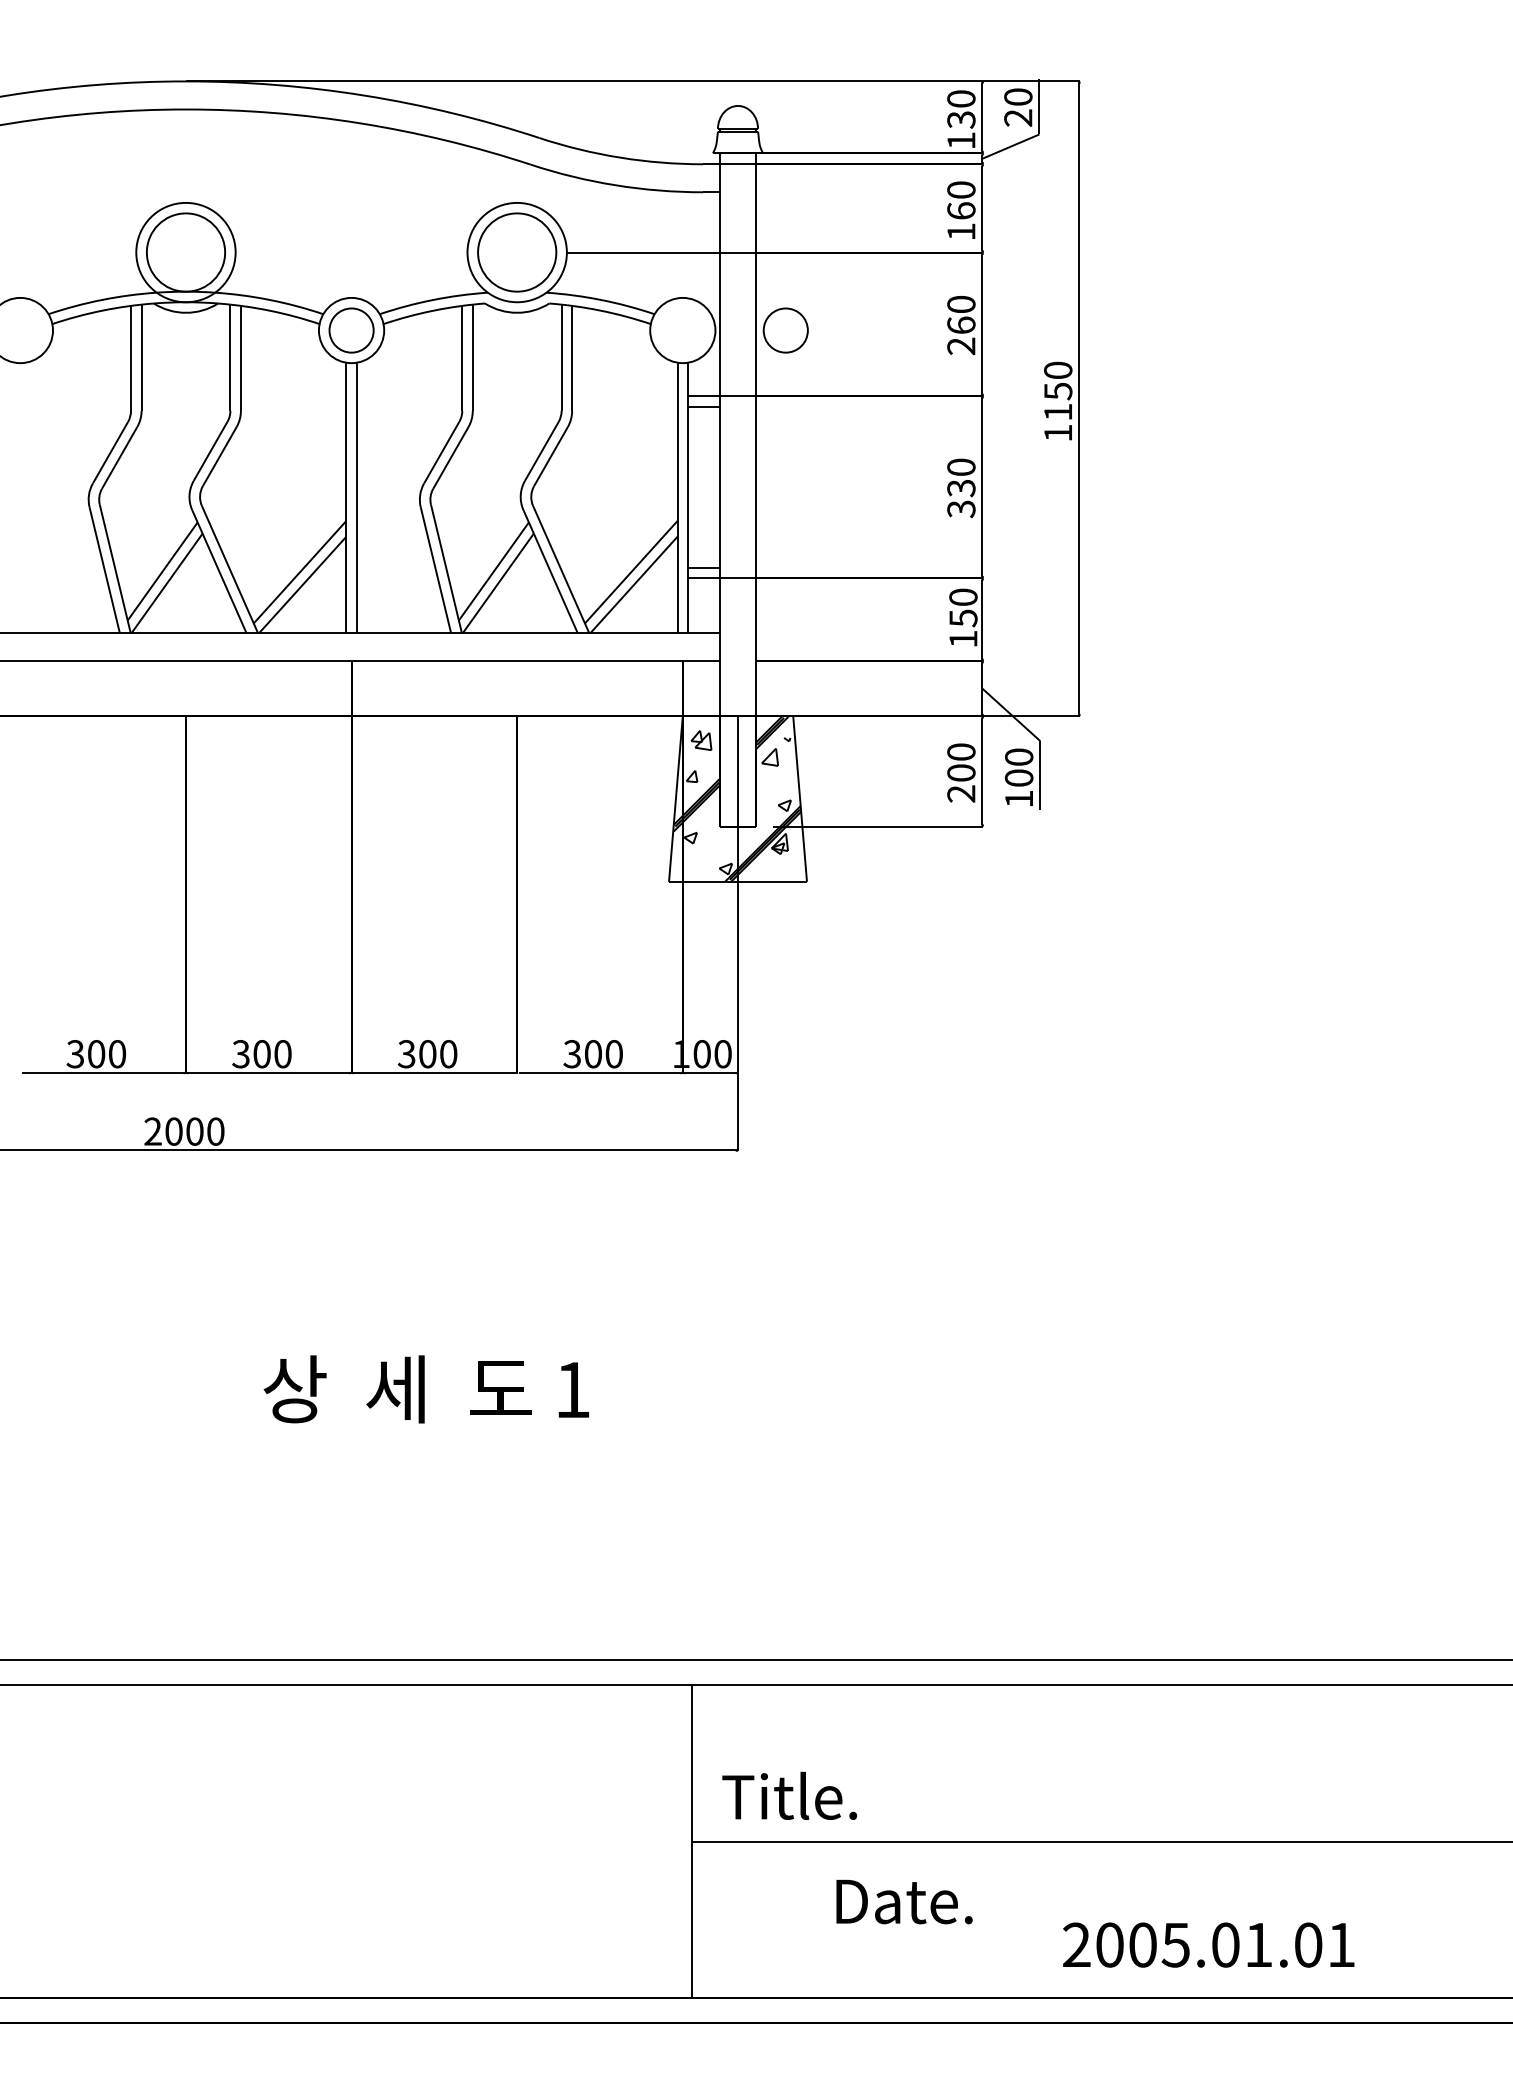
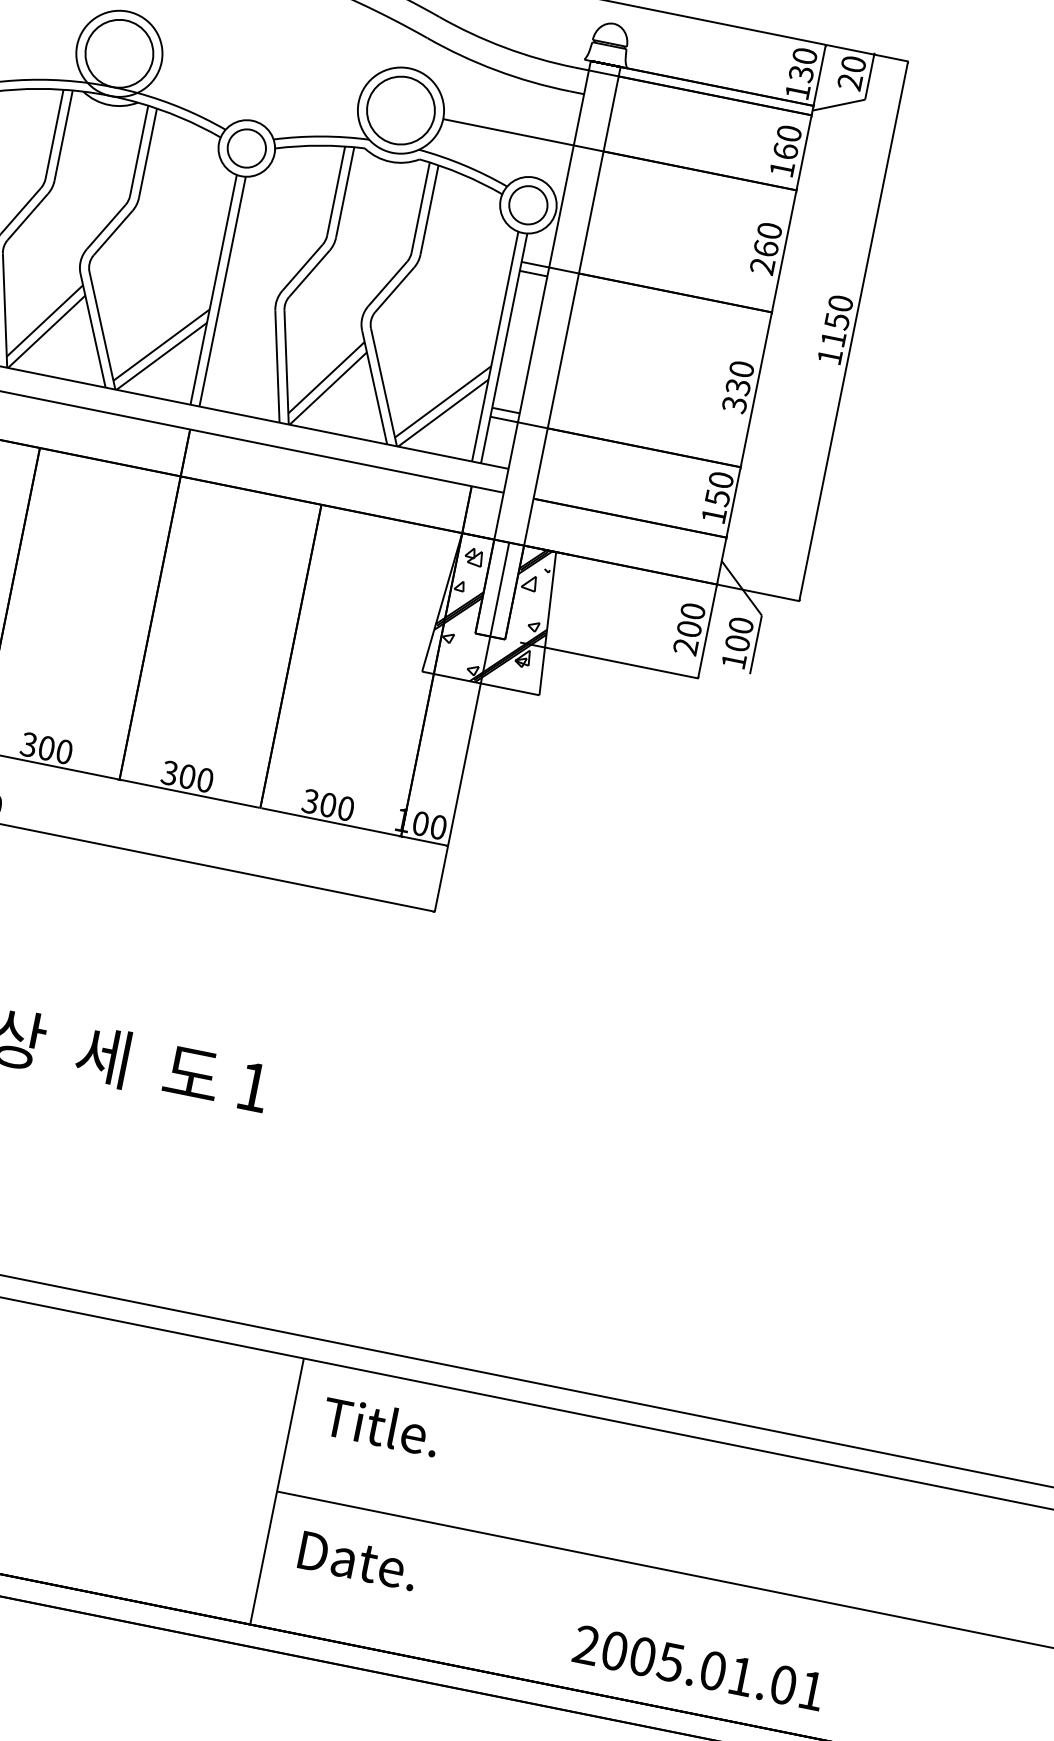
part: (785, 330) -> (528, 205), moved
text: (789, 1795) -> (381, 1425), moved
text: (904, 1901) -> (358, 1560), moved

